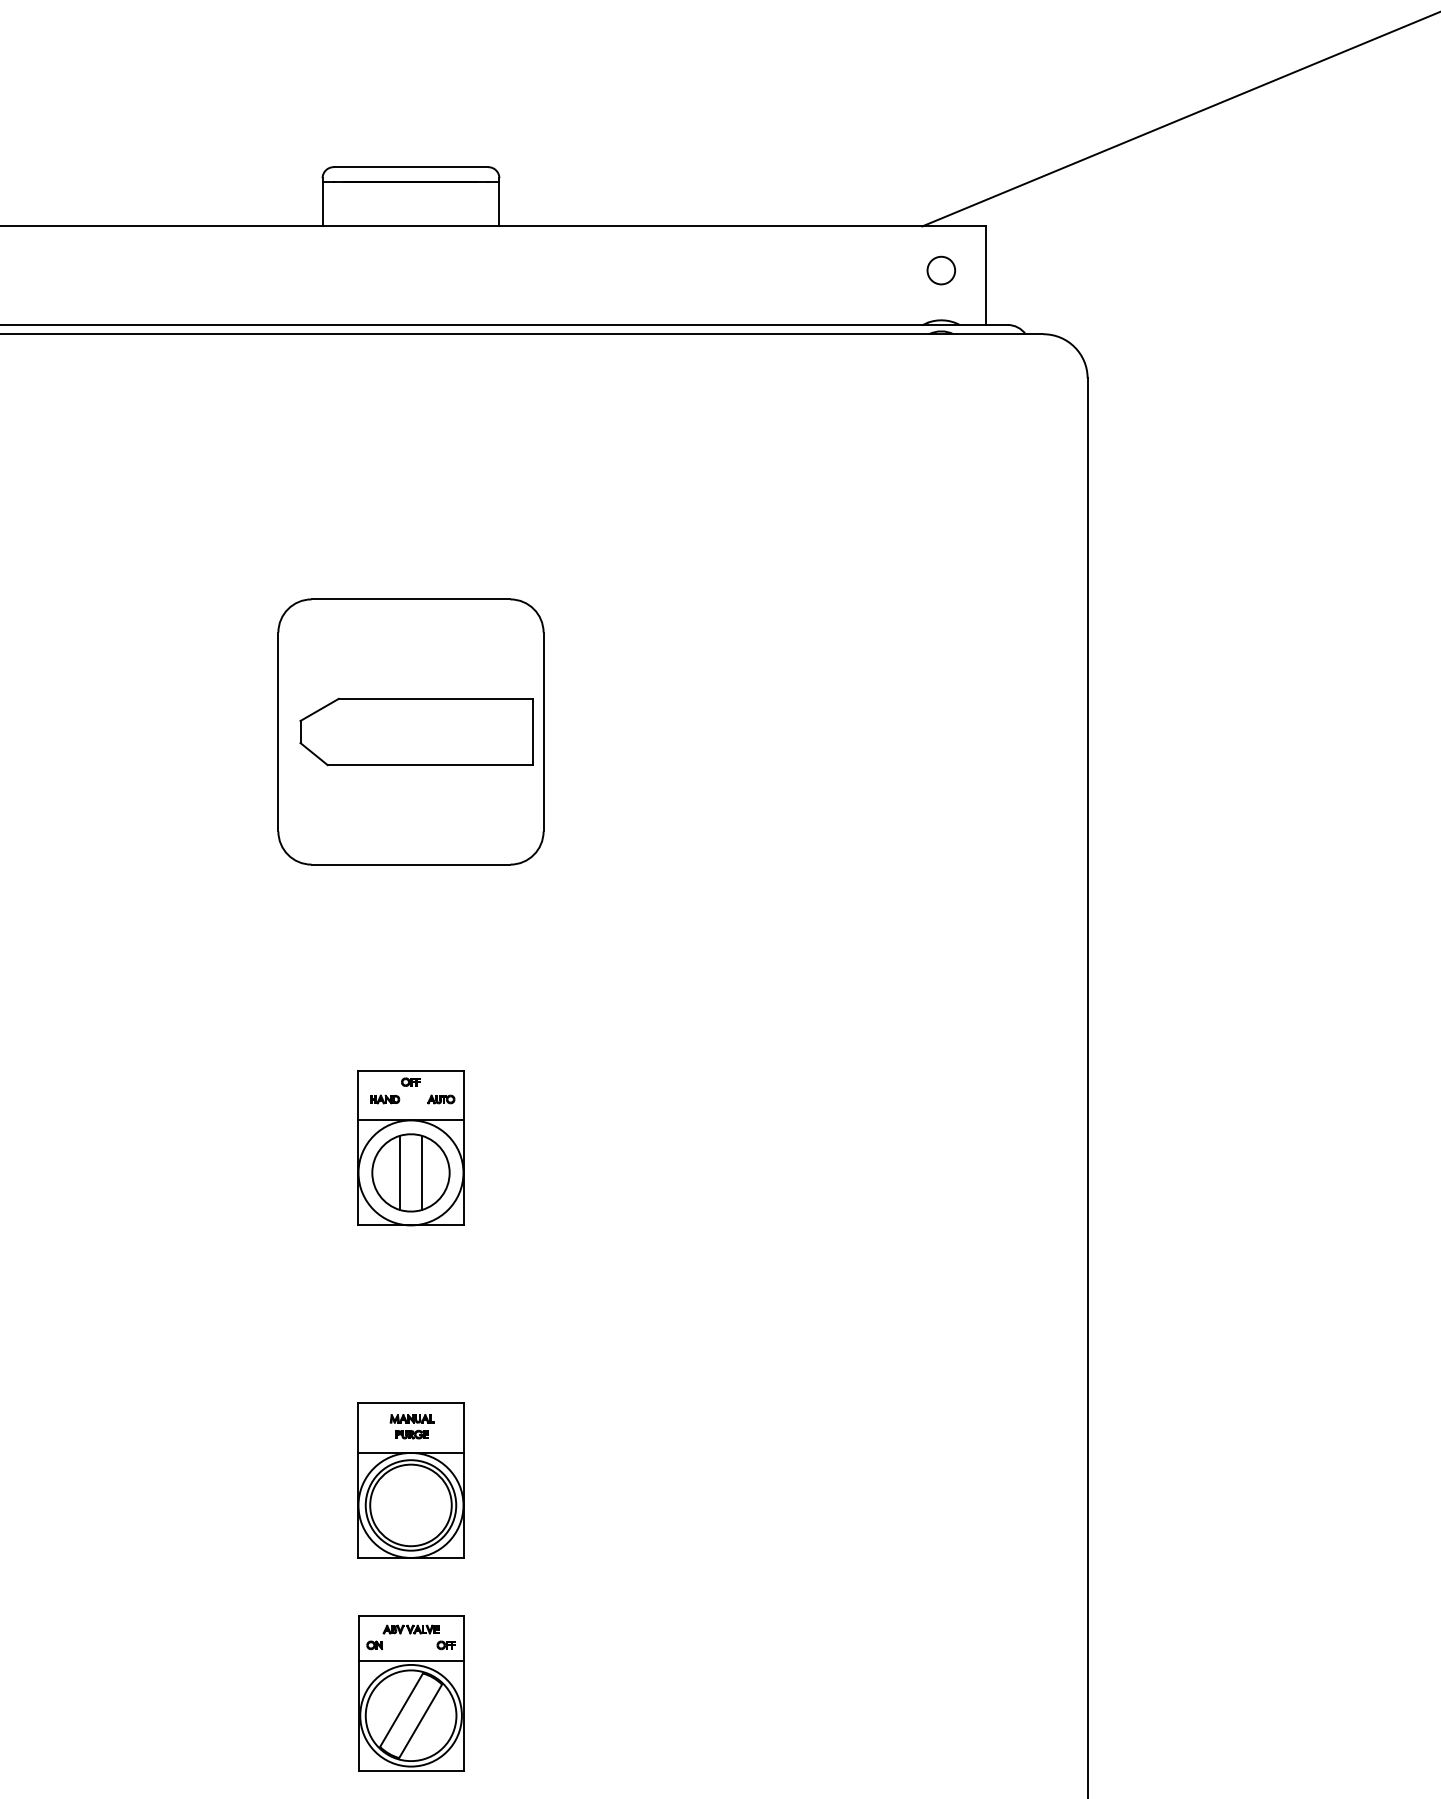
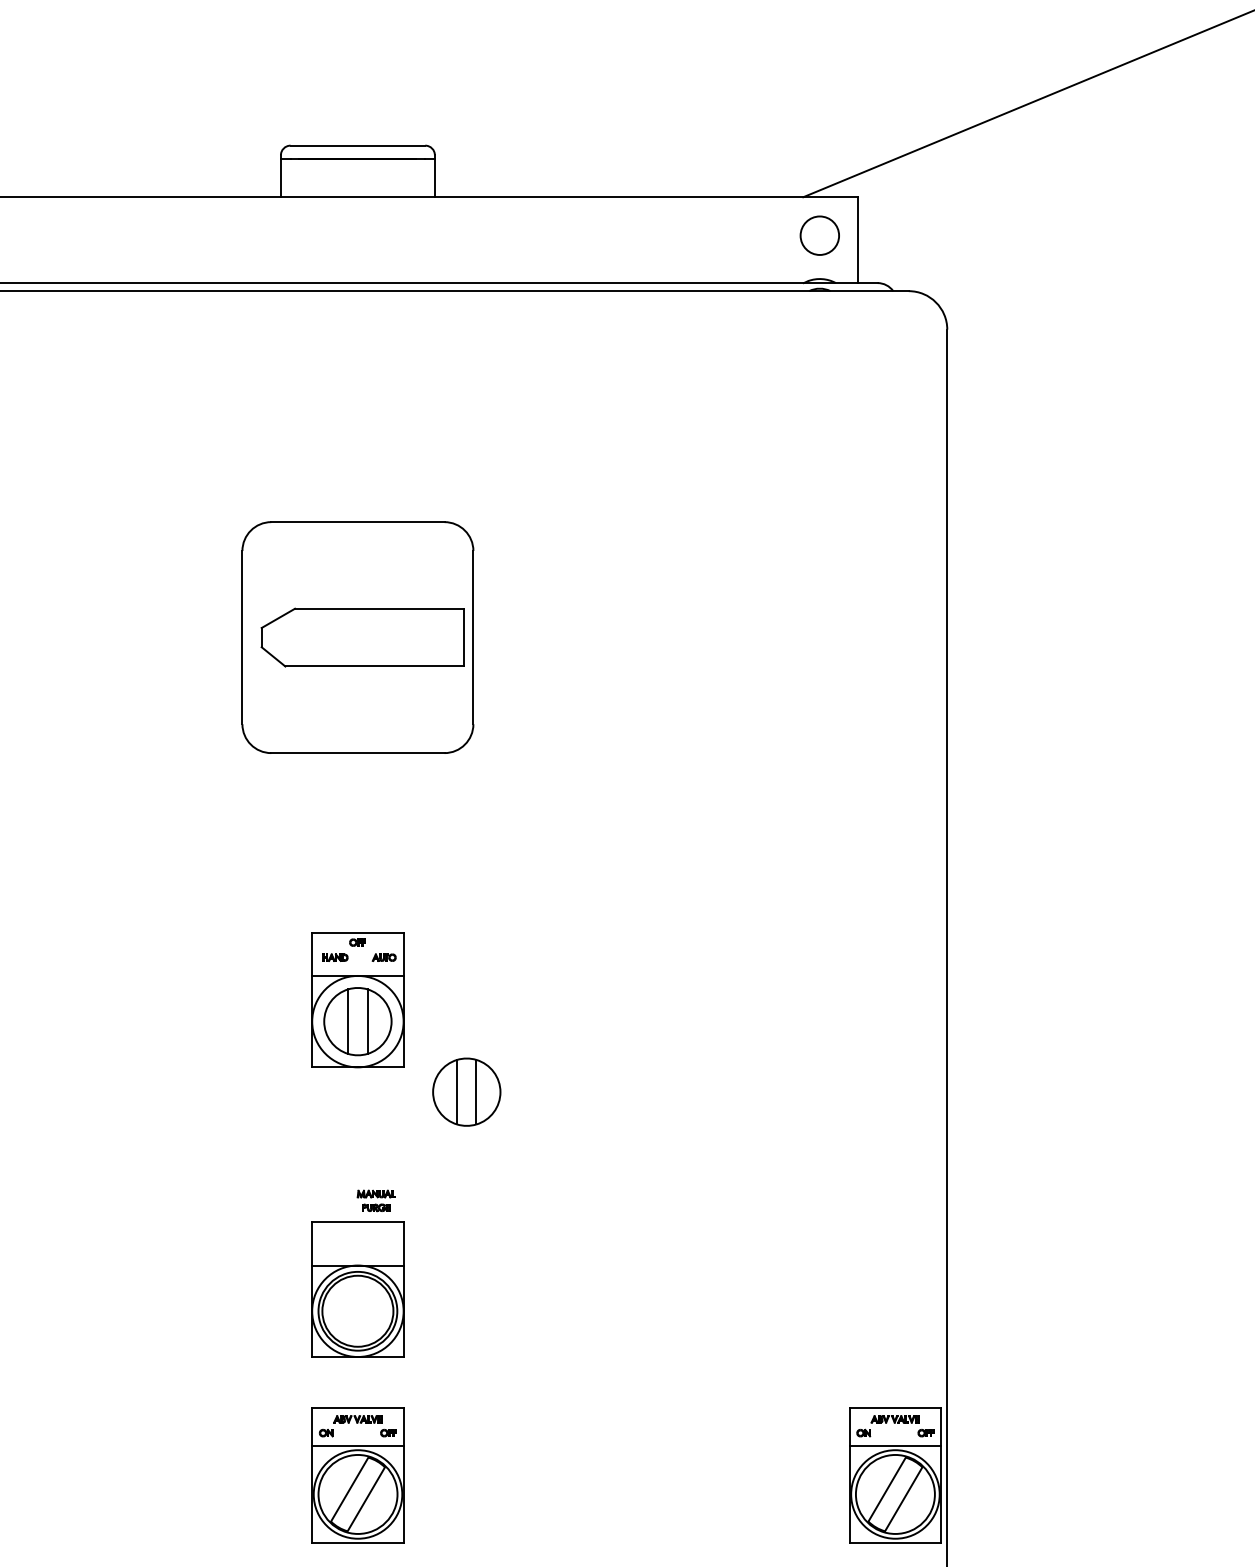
circle: (941, 270) -> (819, 235), size x1.6
part: (535, 1253) -> (466, 1091), added
part: (411, 1426) -> (375, 1200), moved
part: (1028, 1693) -> (895, 1475), added

